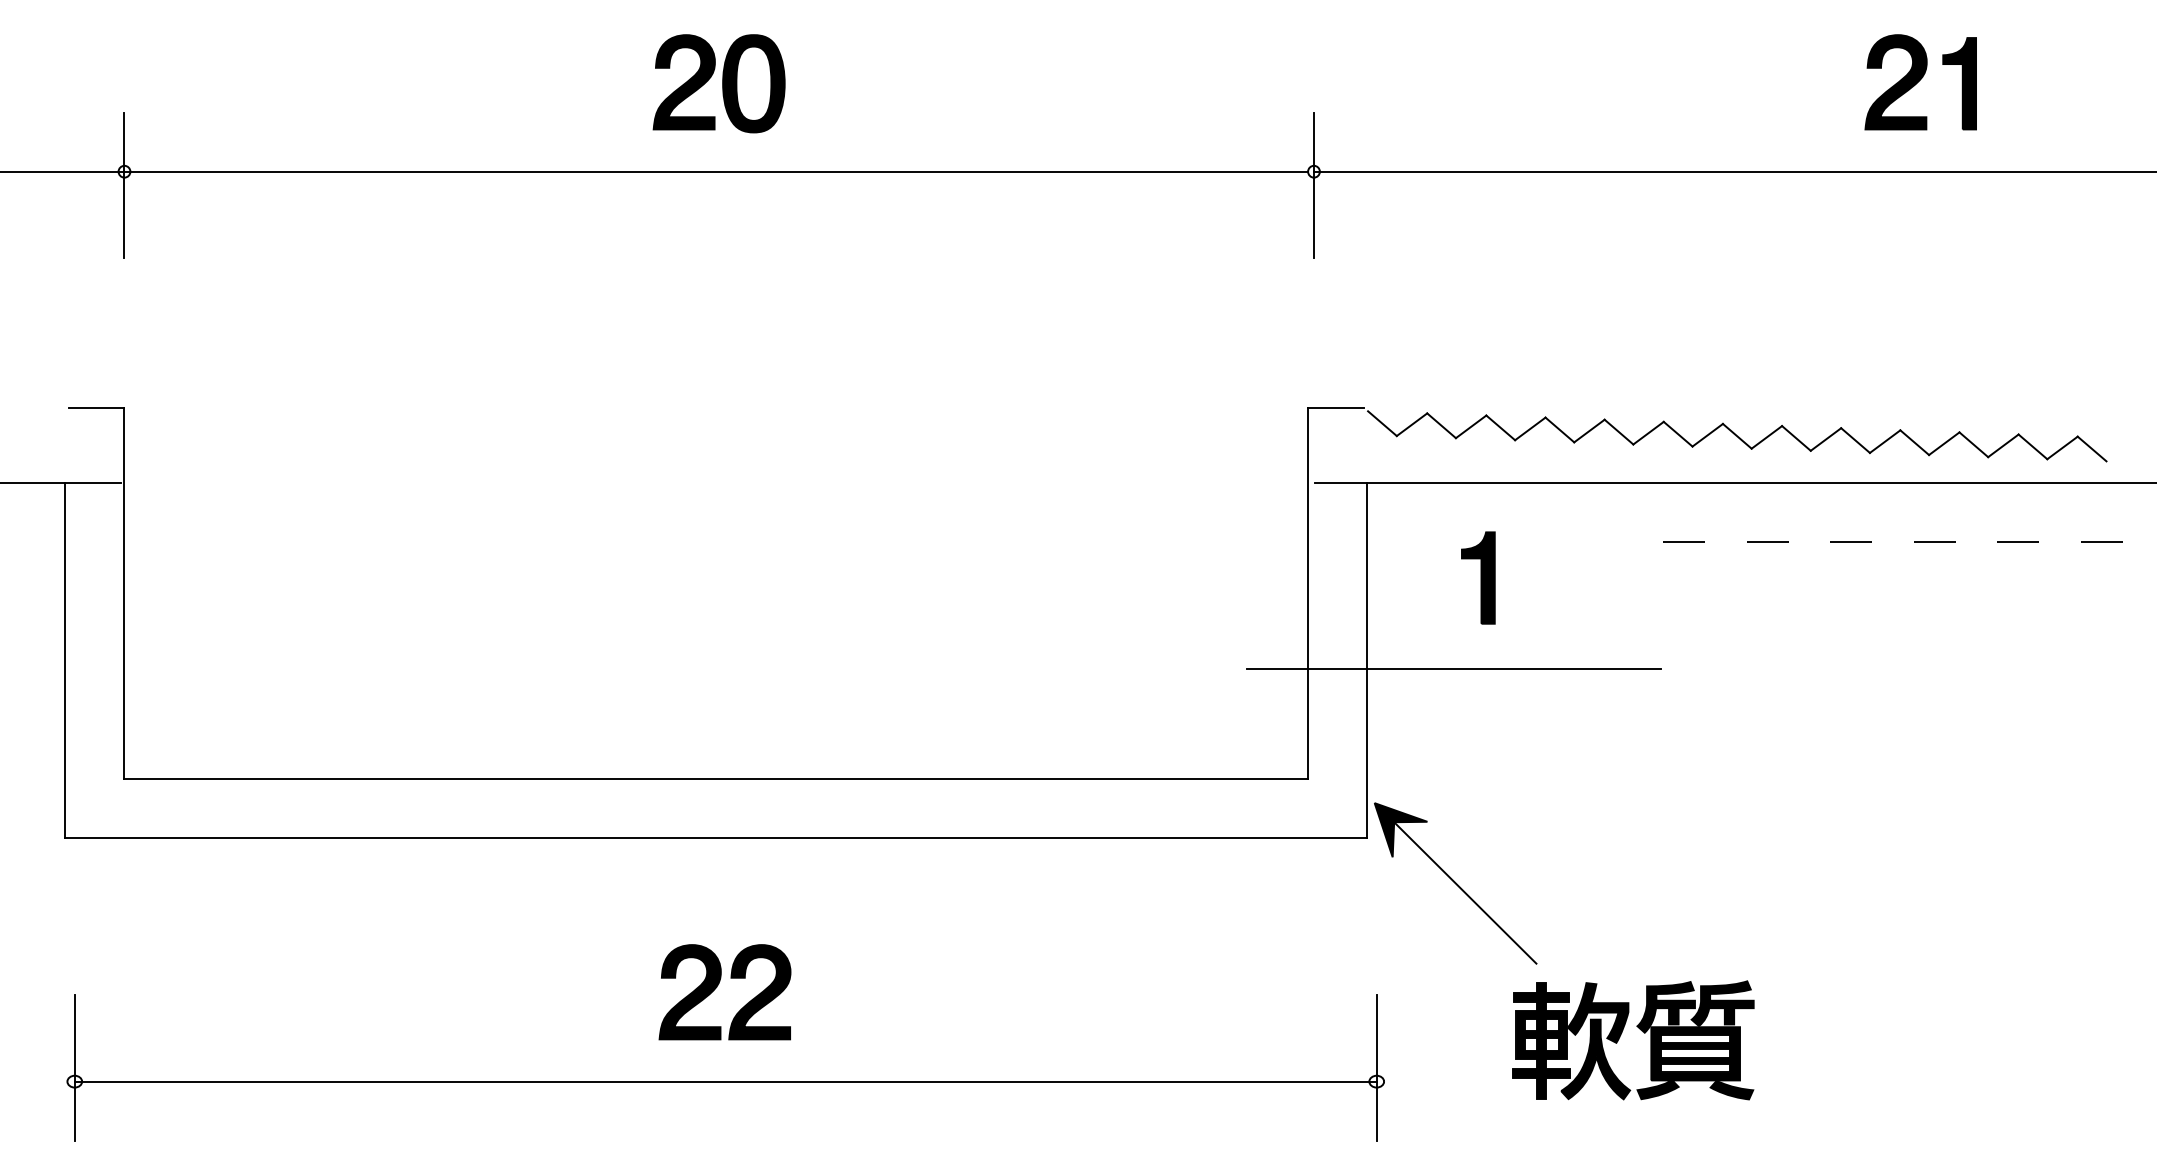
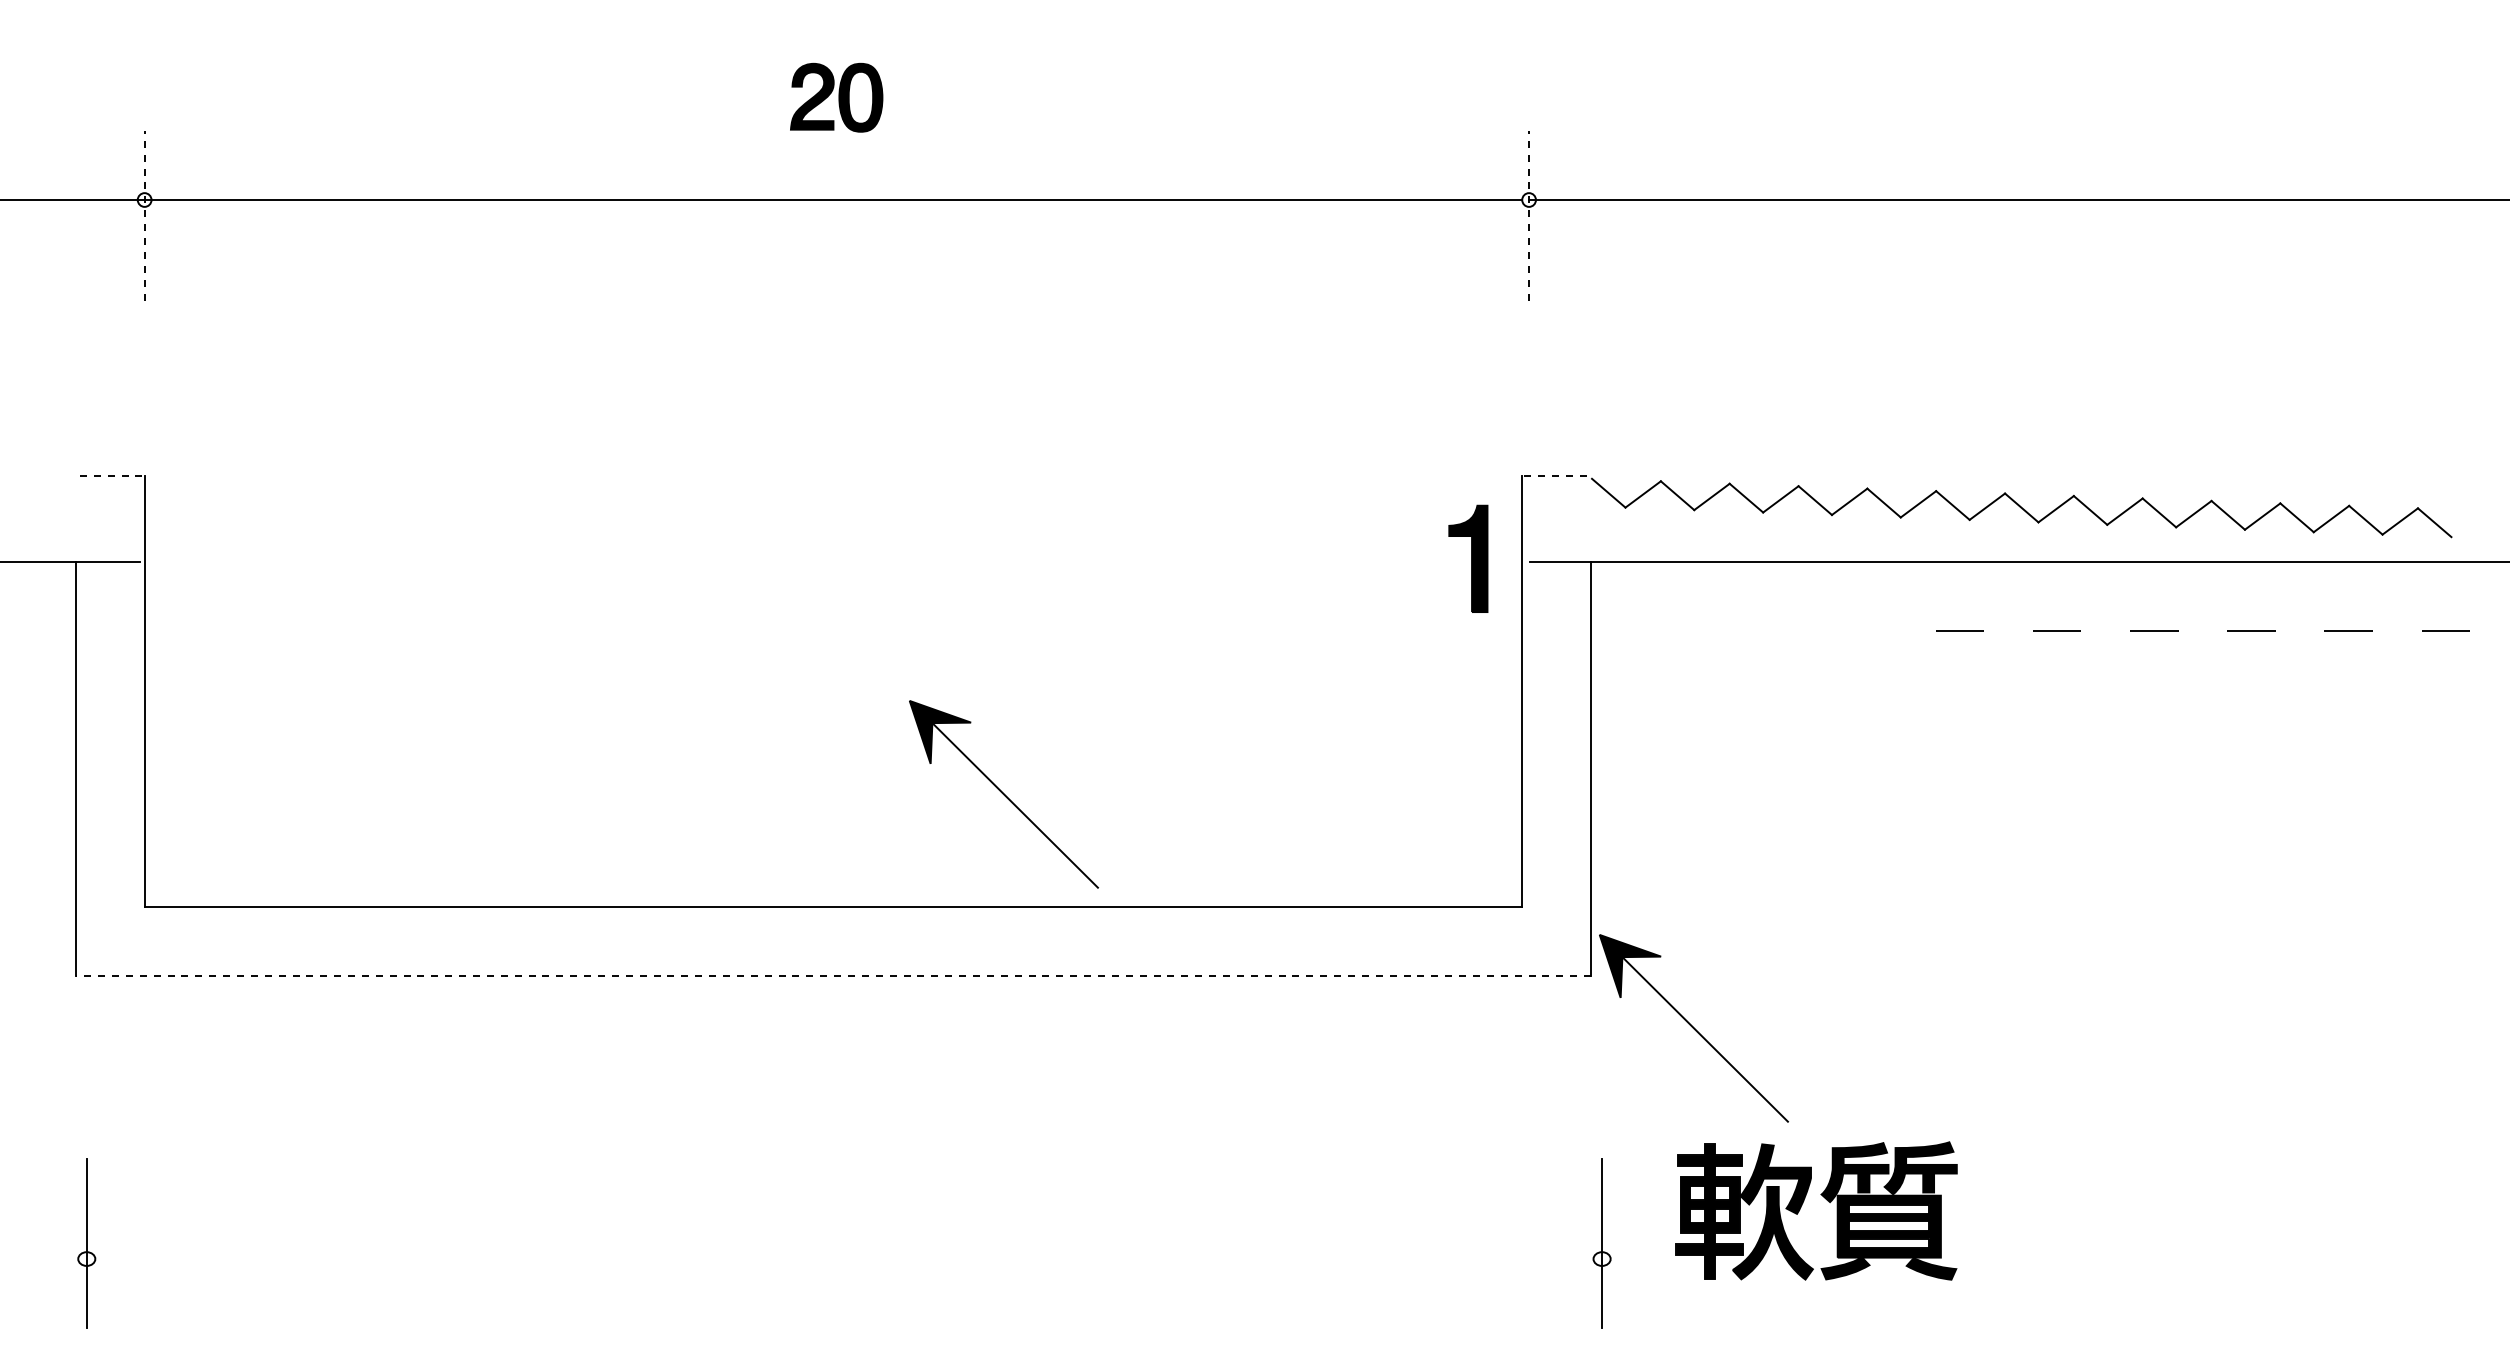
part: (1920, 81) -> (2235, 95), removed
part: (718, 83) -> (836, 97), size x0.6
line: (124, 185) -> (144, 215), solid -> dashed
line: (1314, 185) -> (1529, 215), solid -> dashed
line: (96, 408) -> (112, 475), solid -> dashed
line: (1335, 408) -> (1554, 475), solid -> dashed
part: (1478, 577) -> (1468, 558), moved
line: (1454, 669) -> (1692, 779), removed
part: (862, 682) -> (1003, 794), added
line: (716, 838) -> (833, 975), solid -> dashed
part: (717, 987) -> (834, 1149), removed
part: (1641, 1031) -> (1826, 1200), moved
line: (725, 1082) -> (844, 1259), removed

